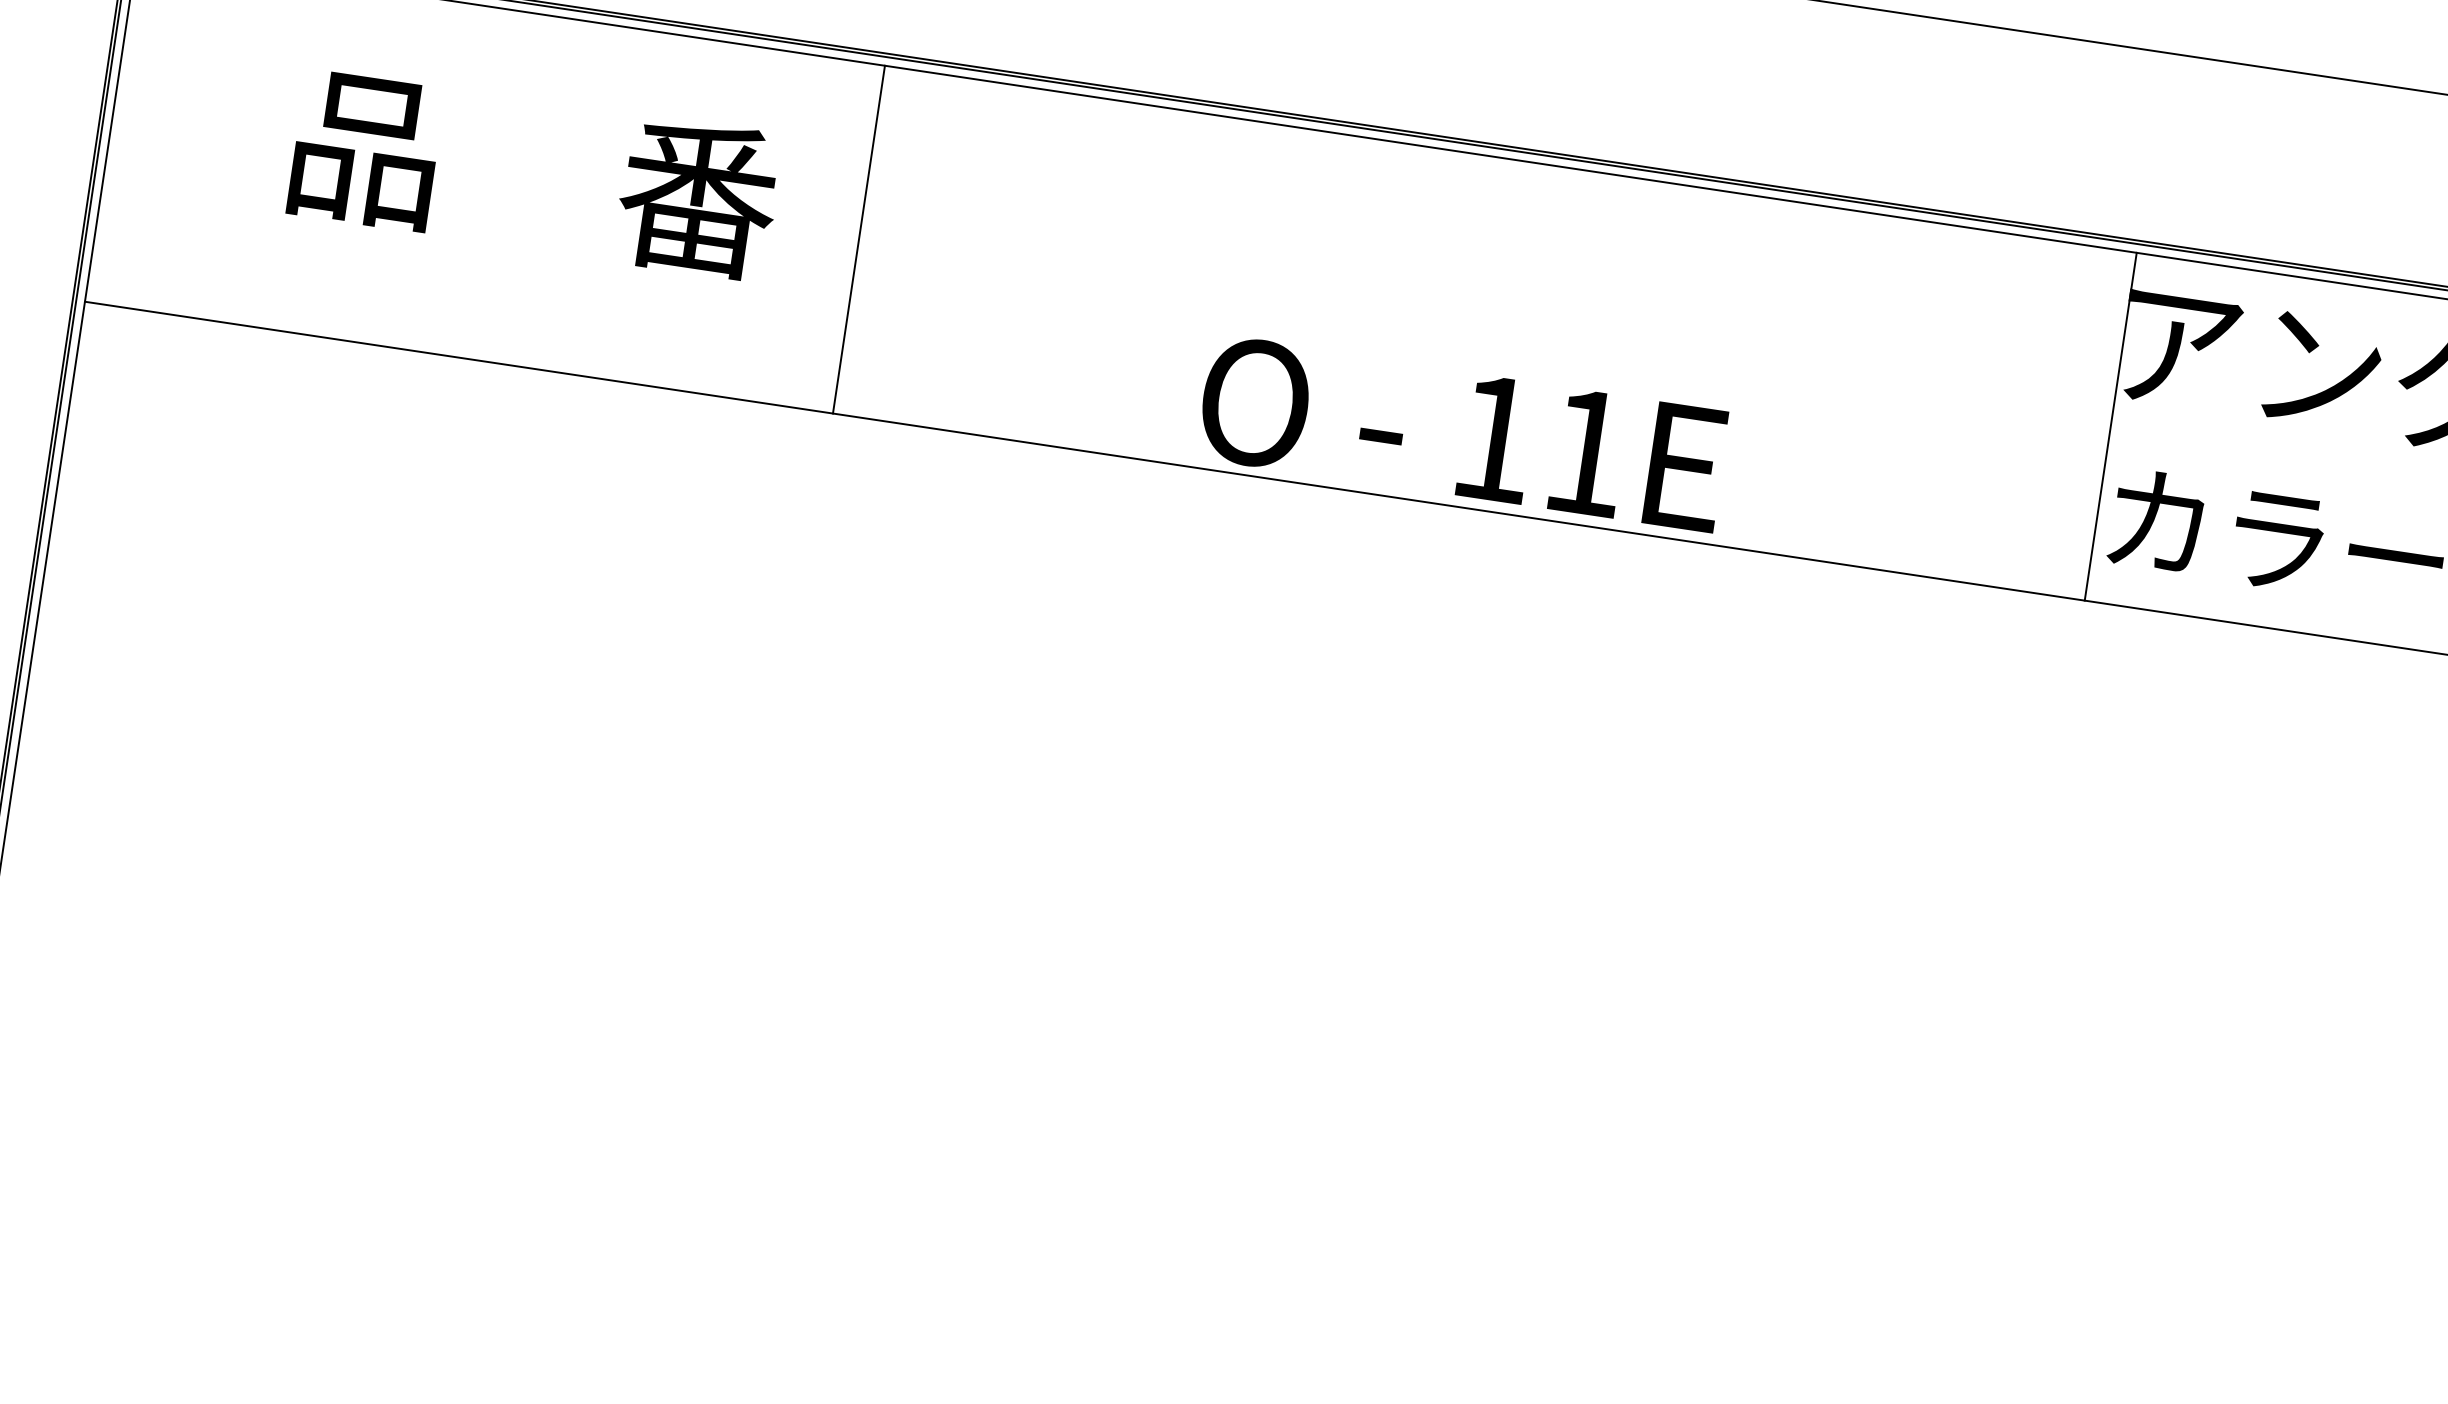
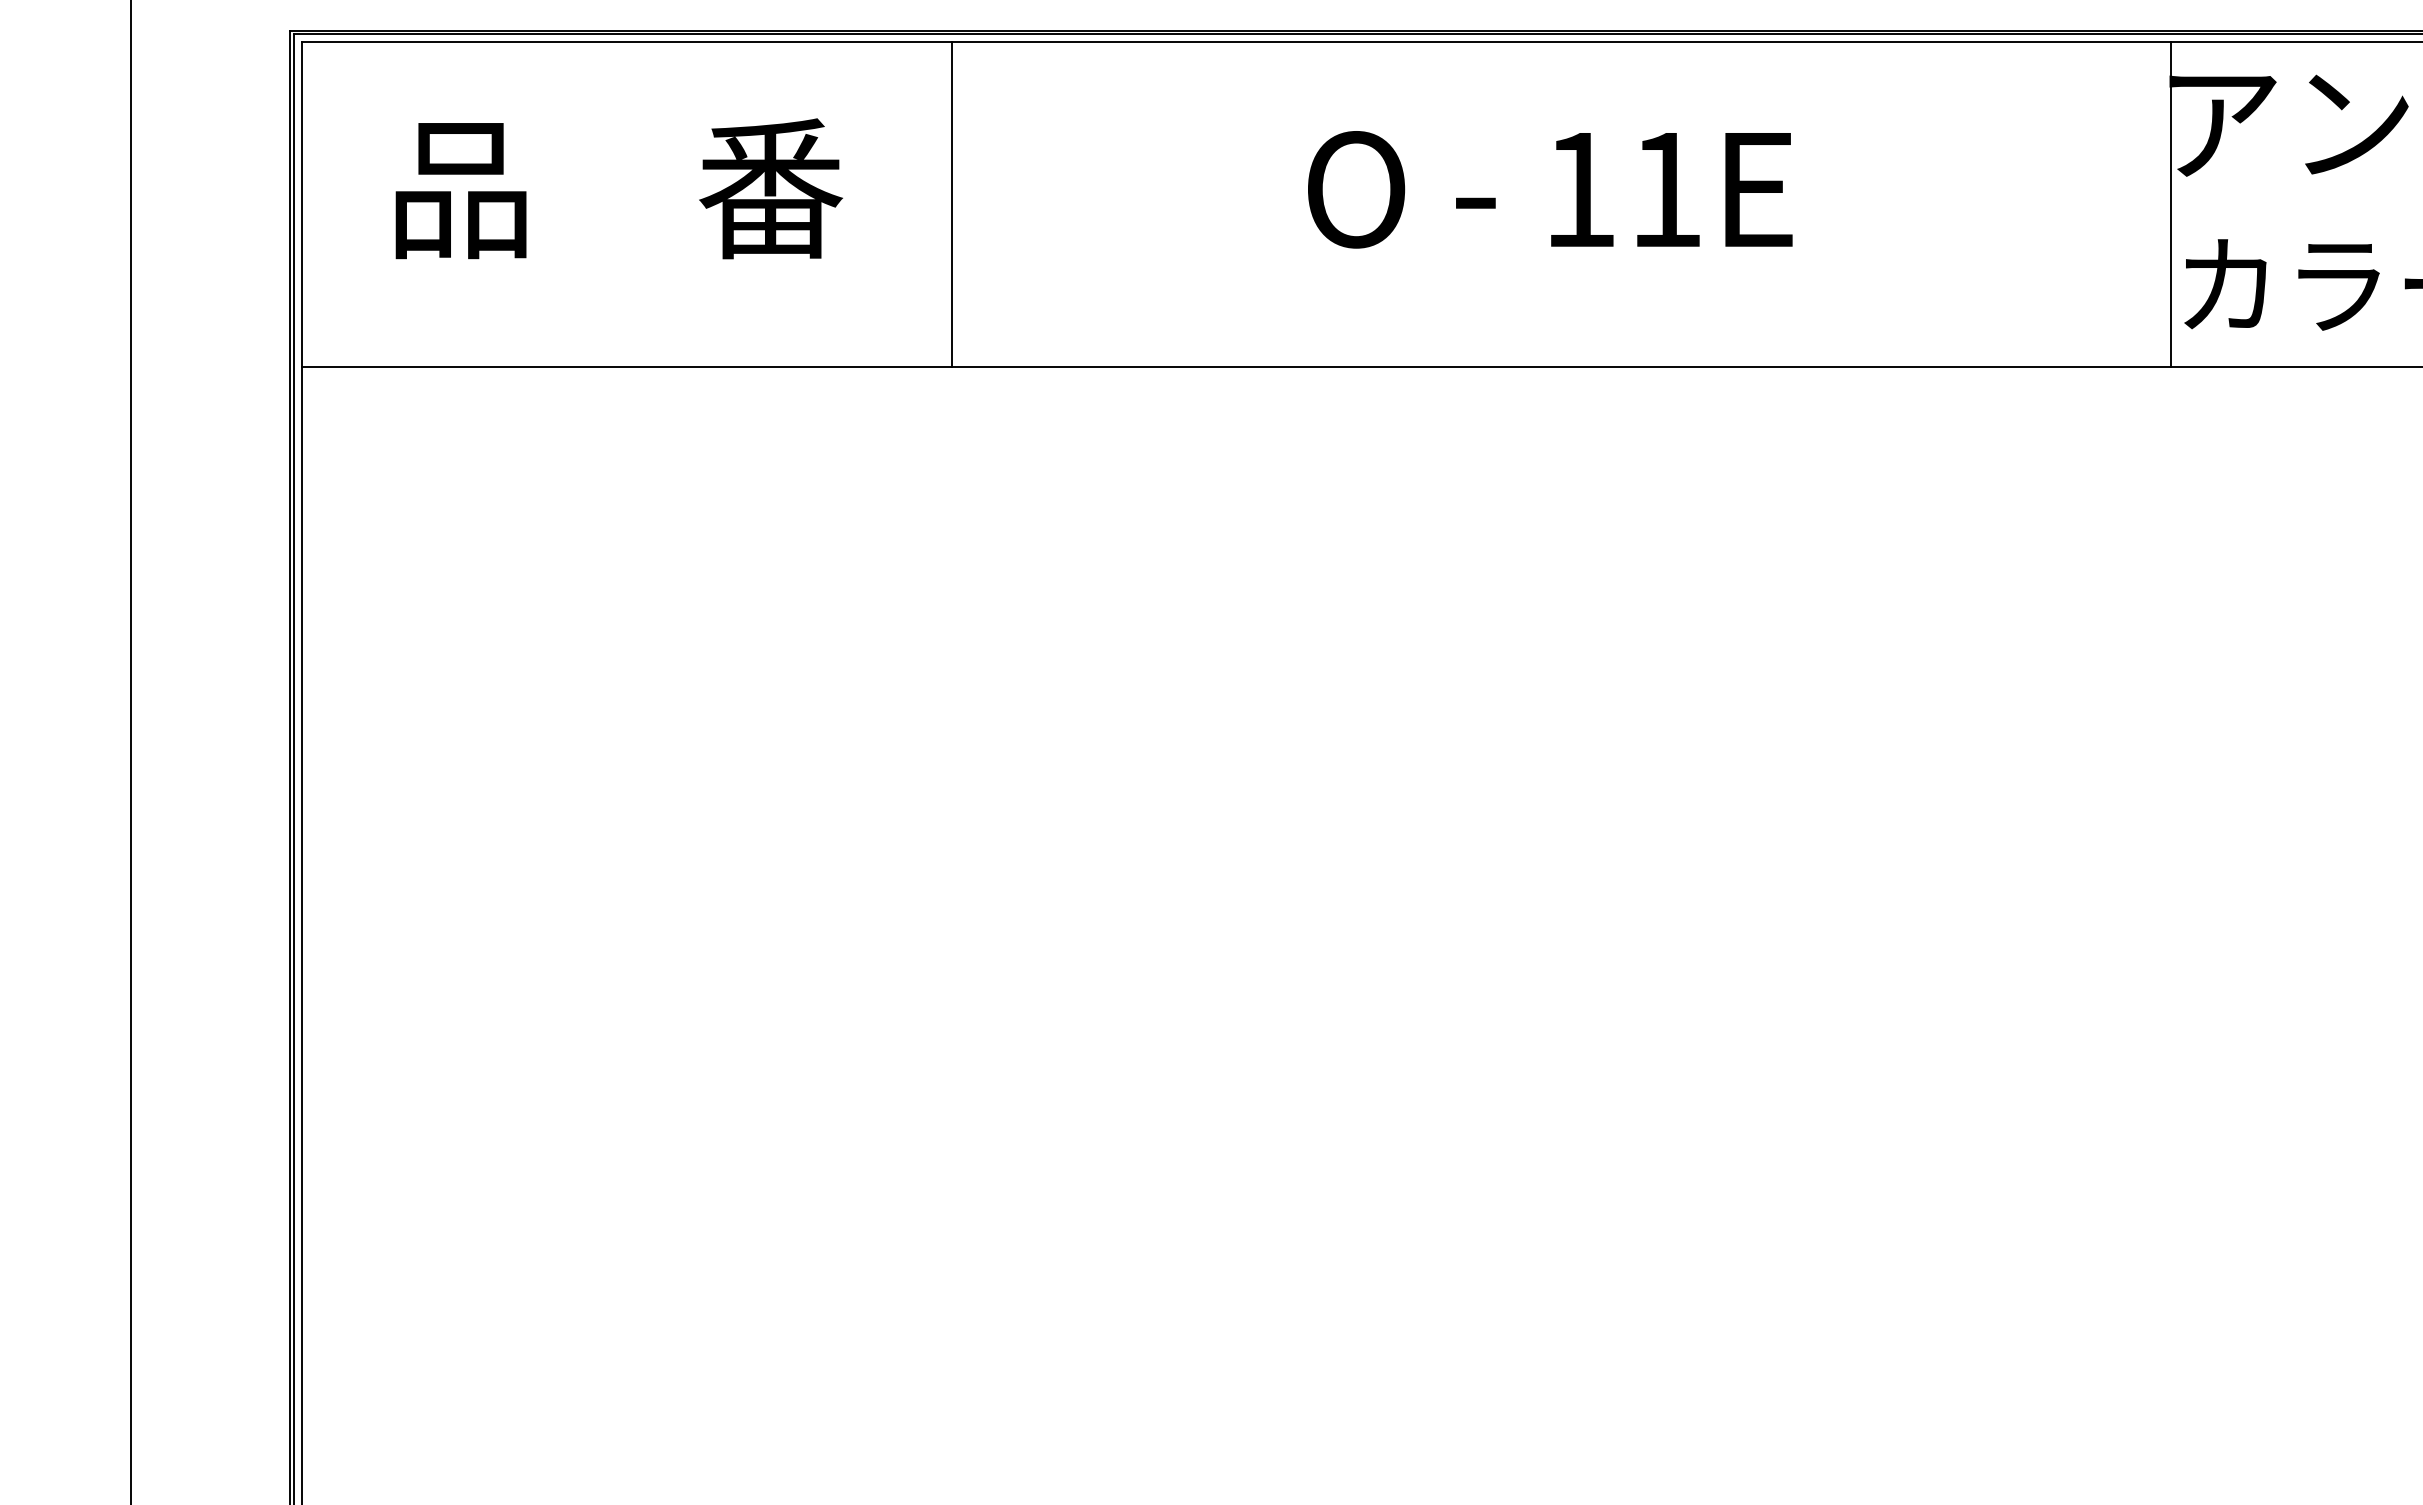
text: (535, 173) -> (619, 188), moved
line: (858, 239) -> (951, 204), moved
text: (1463, 433) -> (1550, 189), moved

